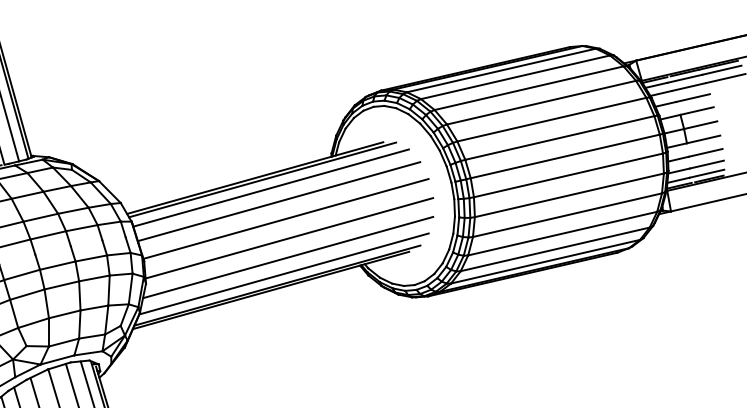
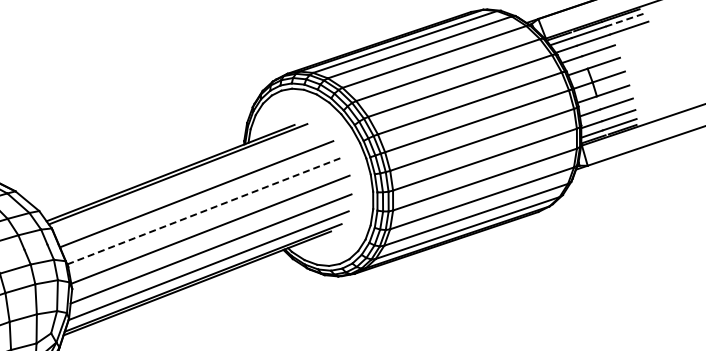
line: (722, 70) -> (625, 20), solid -> dashed
line: (270, 187) -> (186, 180), removed
line: (286, 218) -> (205, 210), solid -> dashed

